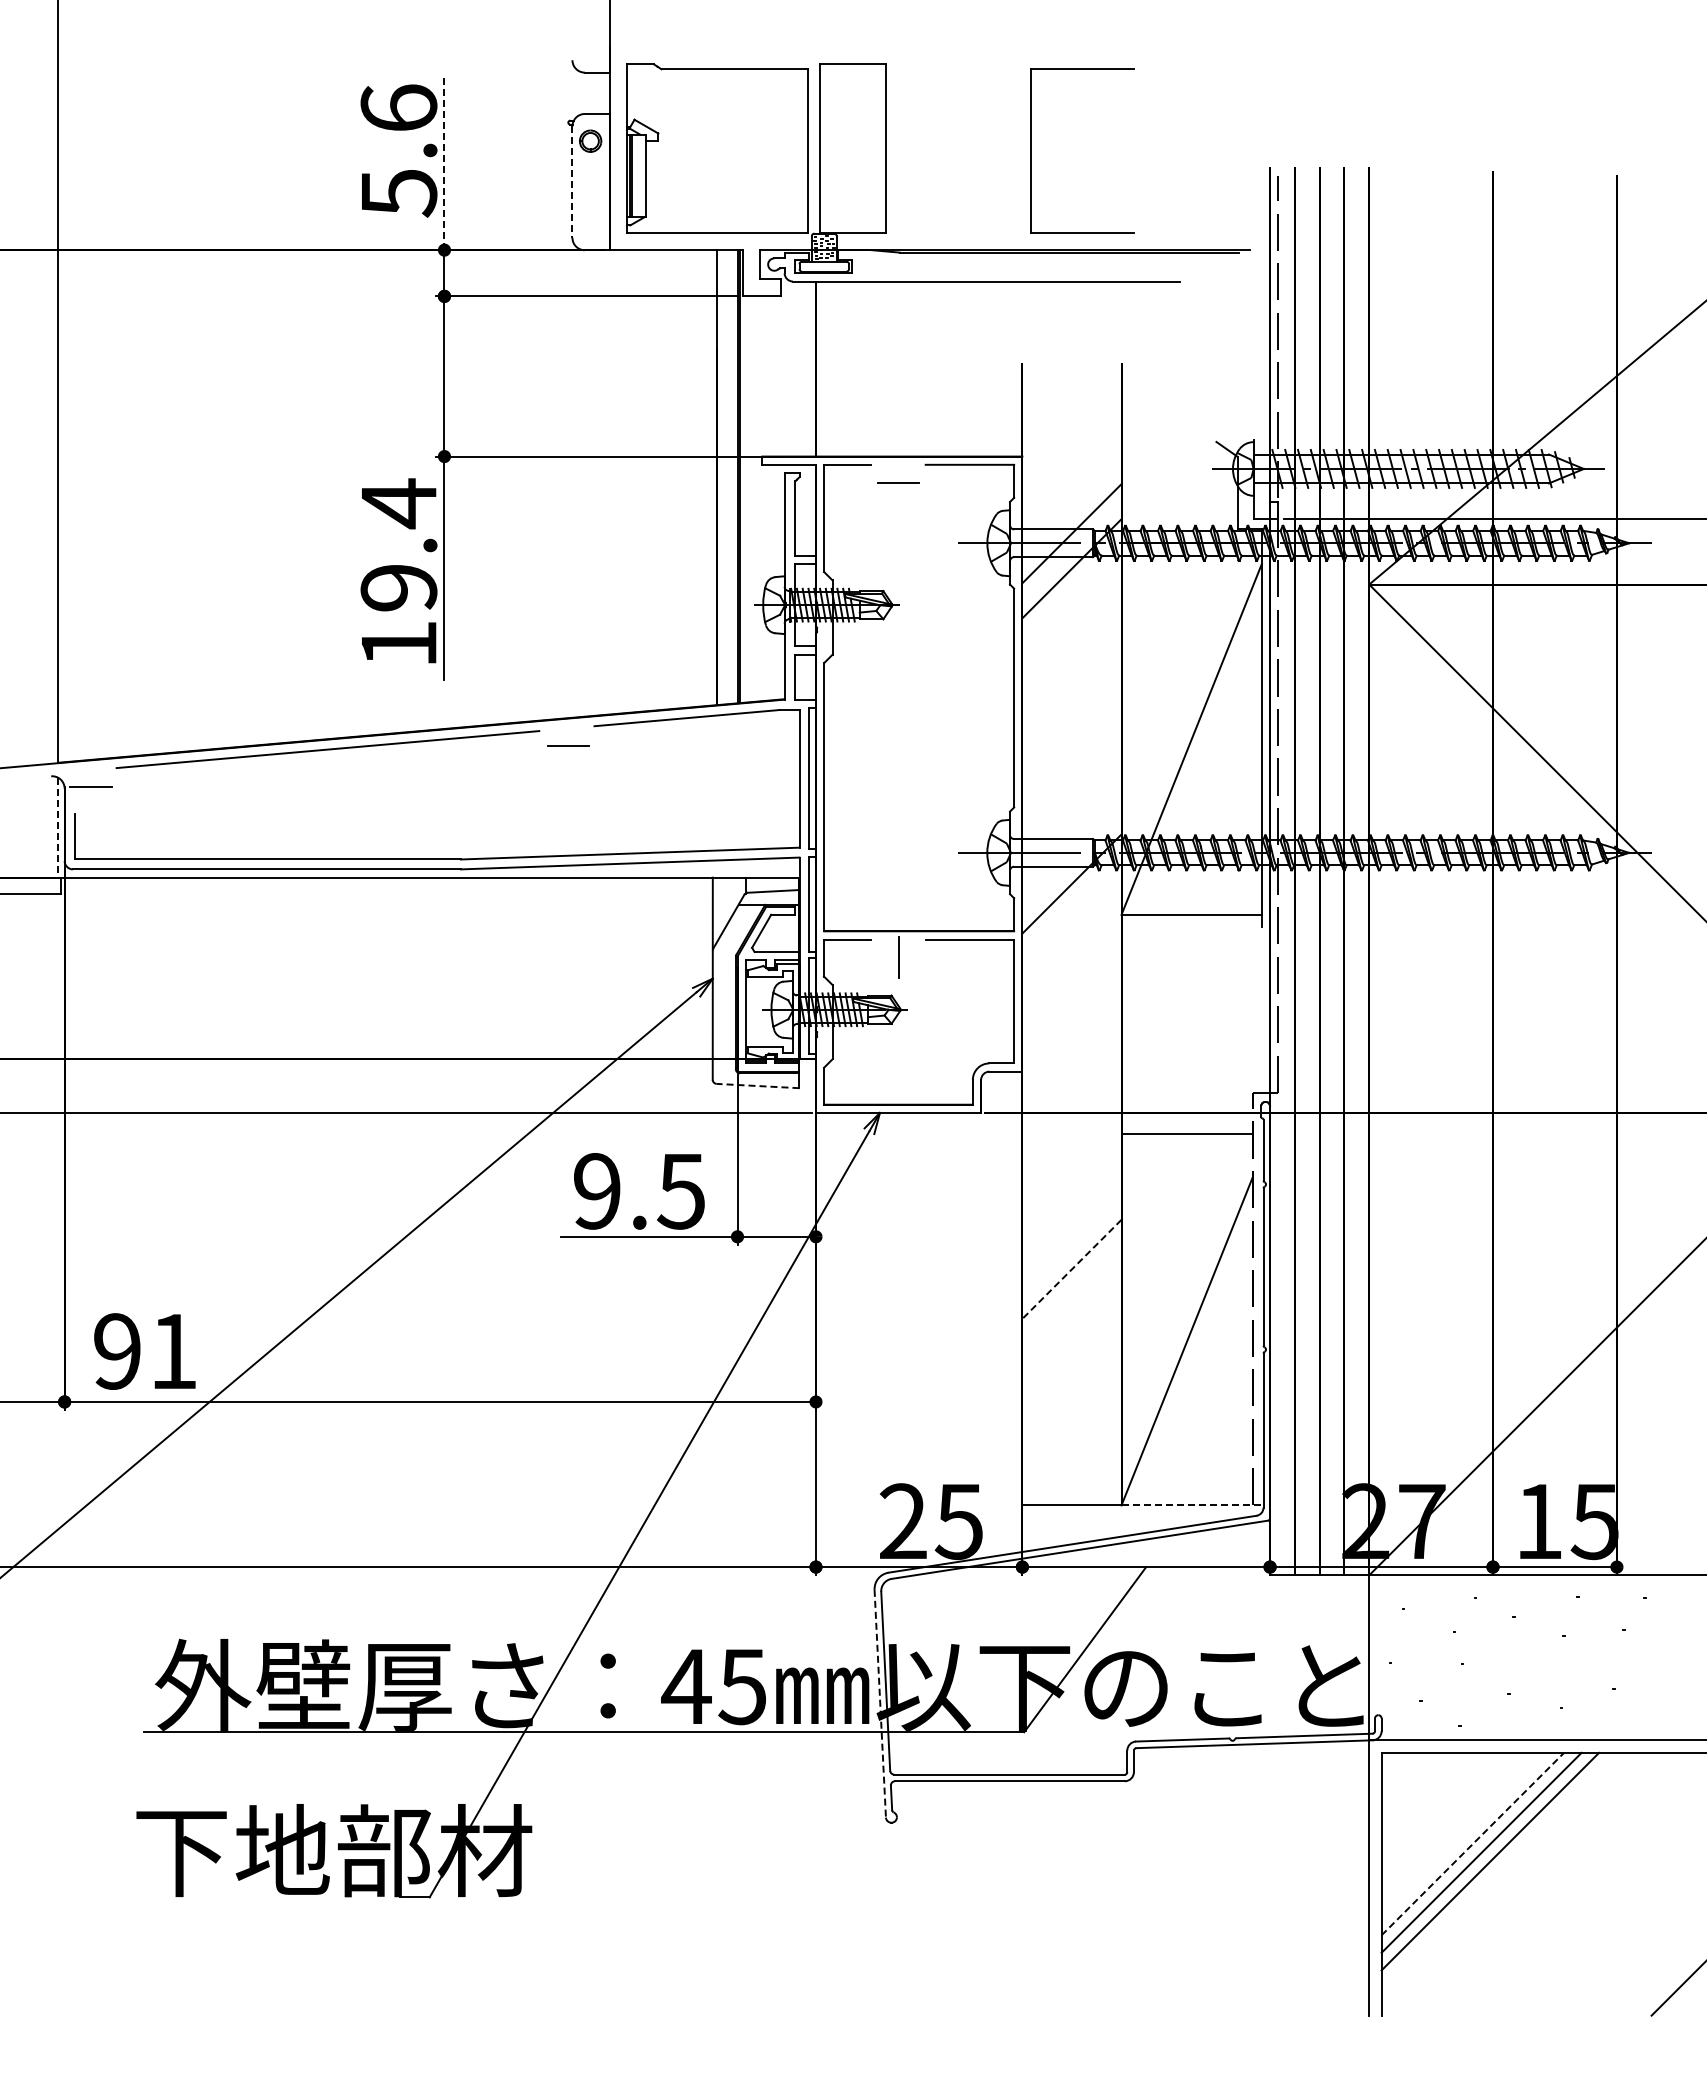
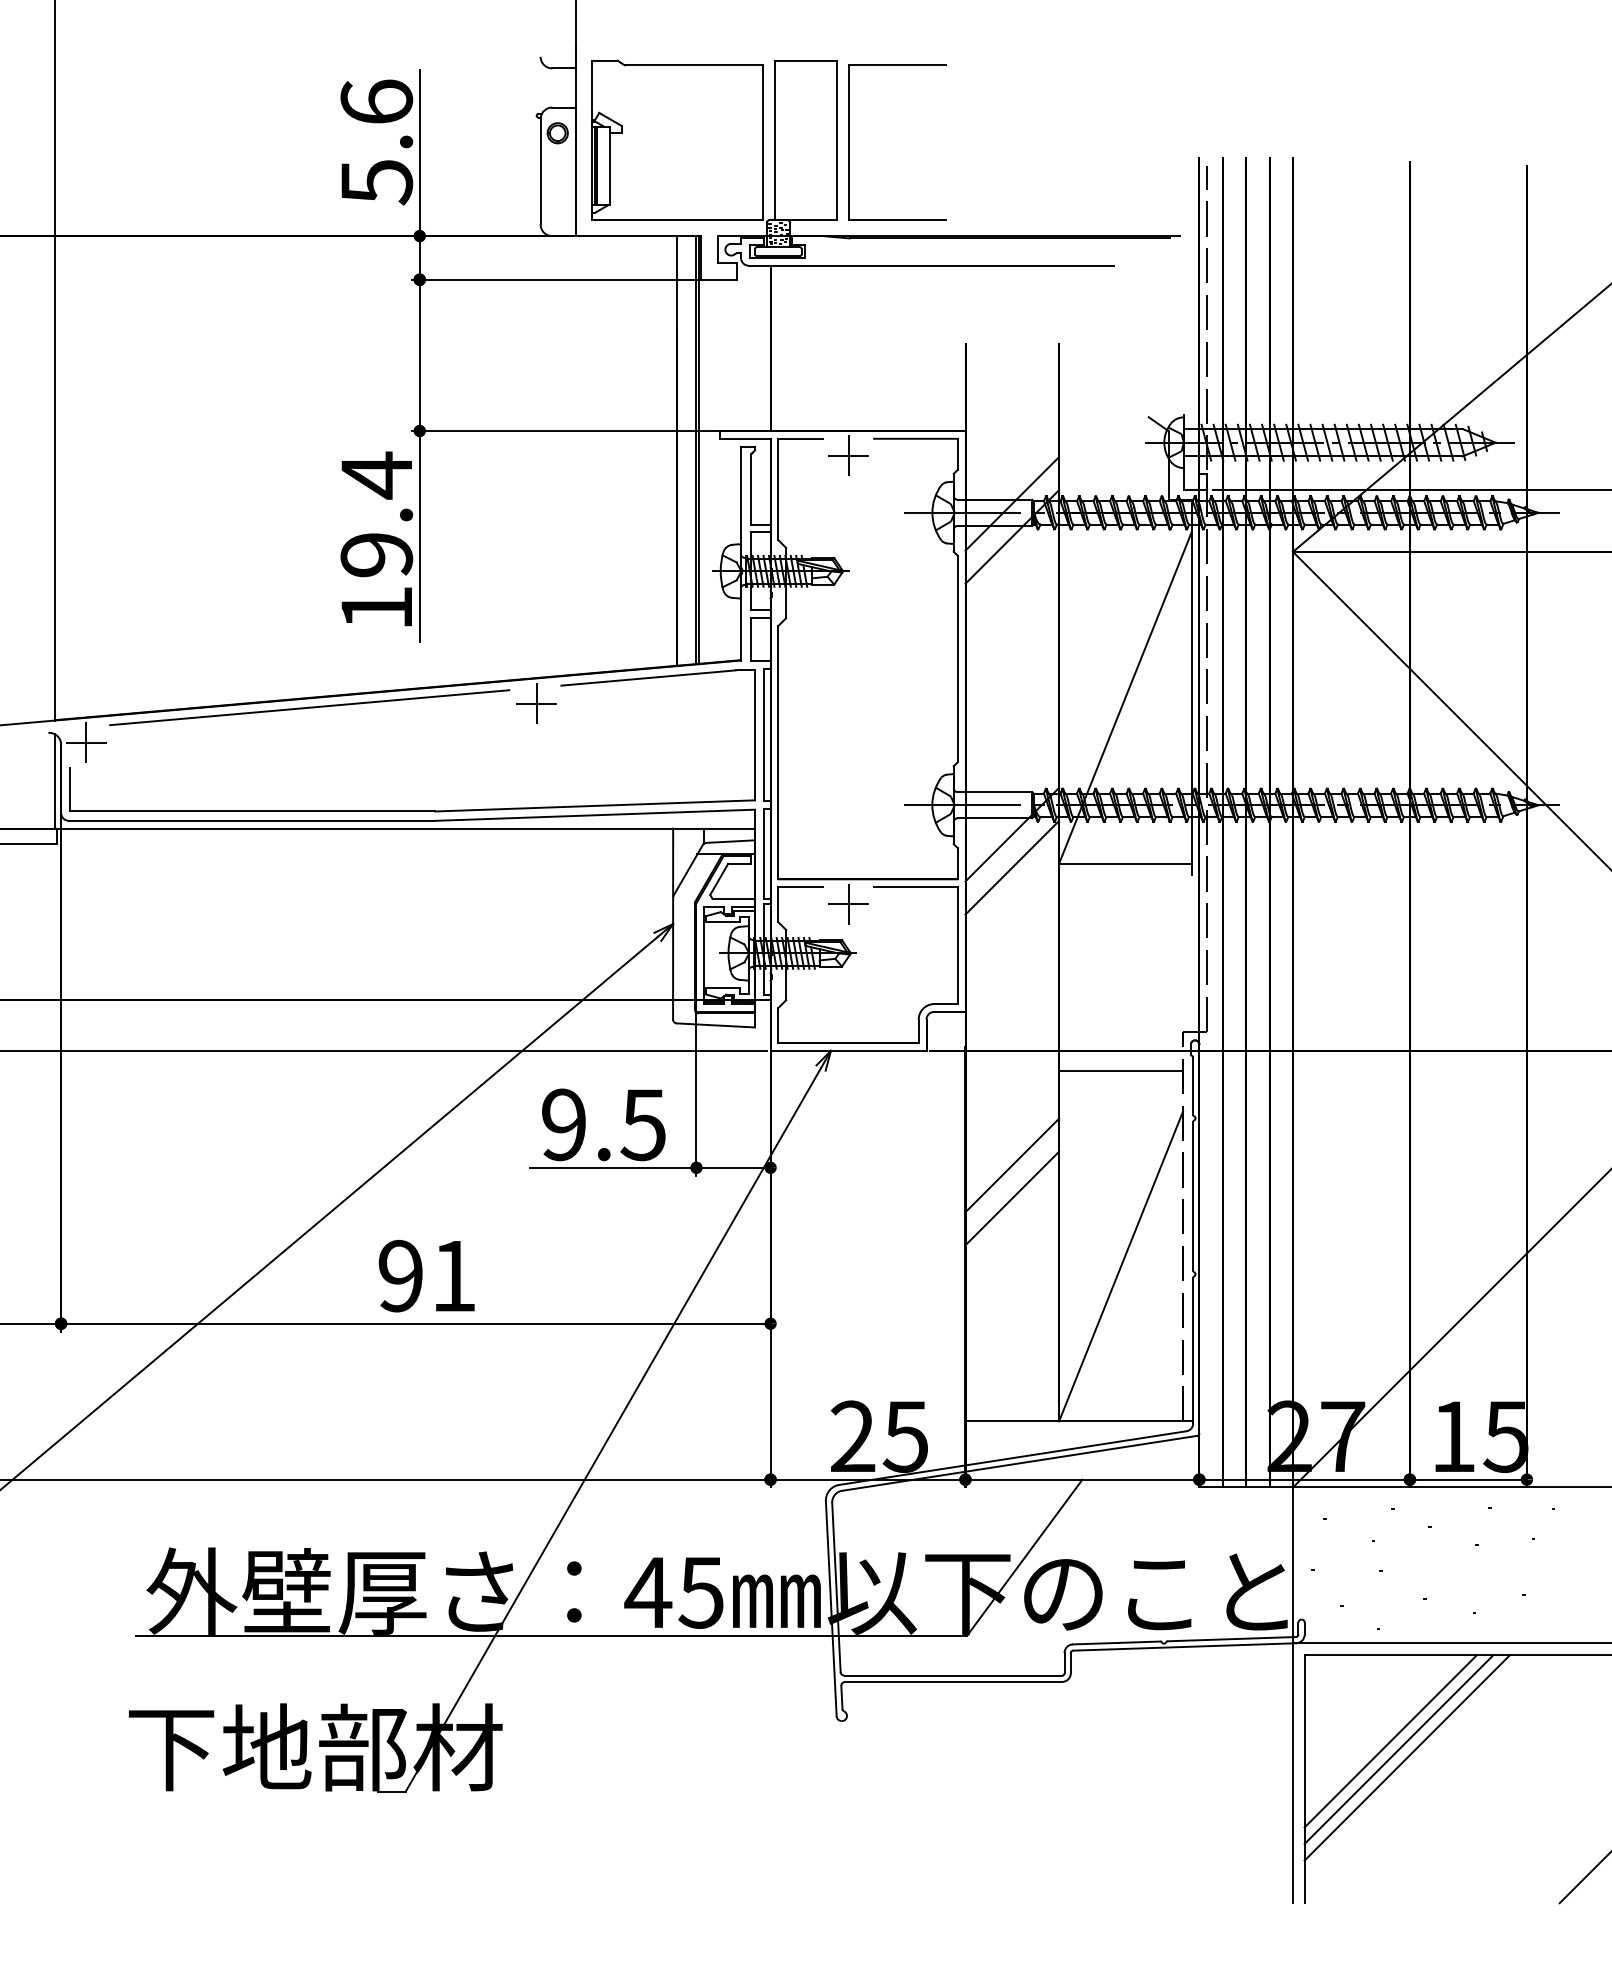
part: (1031, 150) -> (849, 141), moved
line: (444, 161) -> (419, 152), dashed -> solid
line: (572, 182) -> (540, 172), dashed -> solid
line: (898, 482) -> (848, 455), added
line: (568, 745) -> (536, 703), added
line: (91, 786) -> (86, 742), added
line: (57, 827) -> (54, 781), dashed -> solid
line: (1071, 918) -> (1011, 867), added
line: (898, 957) -> (848, 904), added
line: (757, 1086) -> (715, 1025), dashed -> solid
line: (1071, 1233) -> (1011, 1164), added
line: (1071, 1269) -> (1011, 1198), dashed -> solid
text: (144, 1351) -> (426, 1276), moved
line: (1193, 1505) -> (1127, 1421), dashed -> solid
line: (880, 1704) -> (831, 1609), dashed -> solid
line: (1473, 1843) -> (1391, 1740), dashed -> solid

